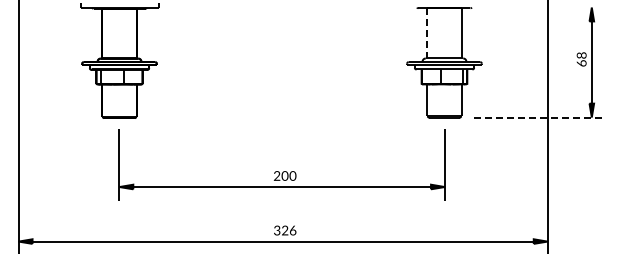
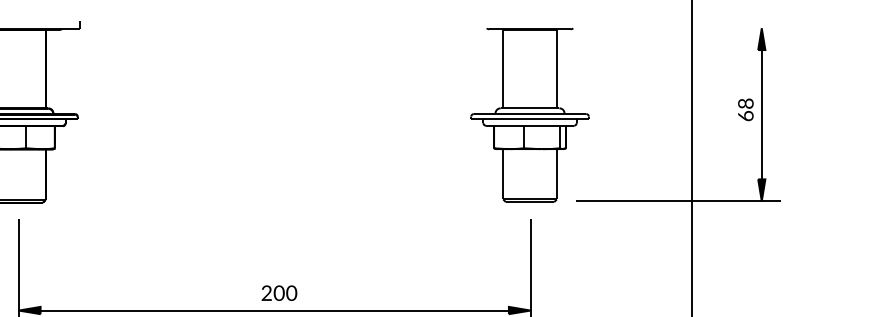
line: (427, 33) -> (503, 69), dashed -> solid
line: (539, 117) -> (679, 201), dashed -> solid

